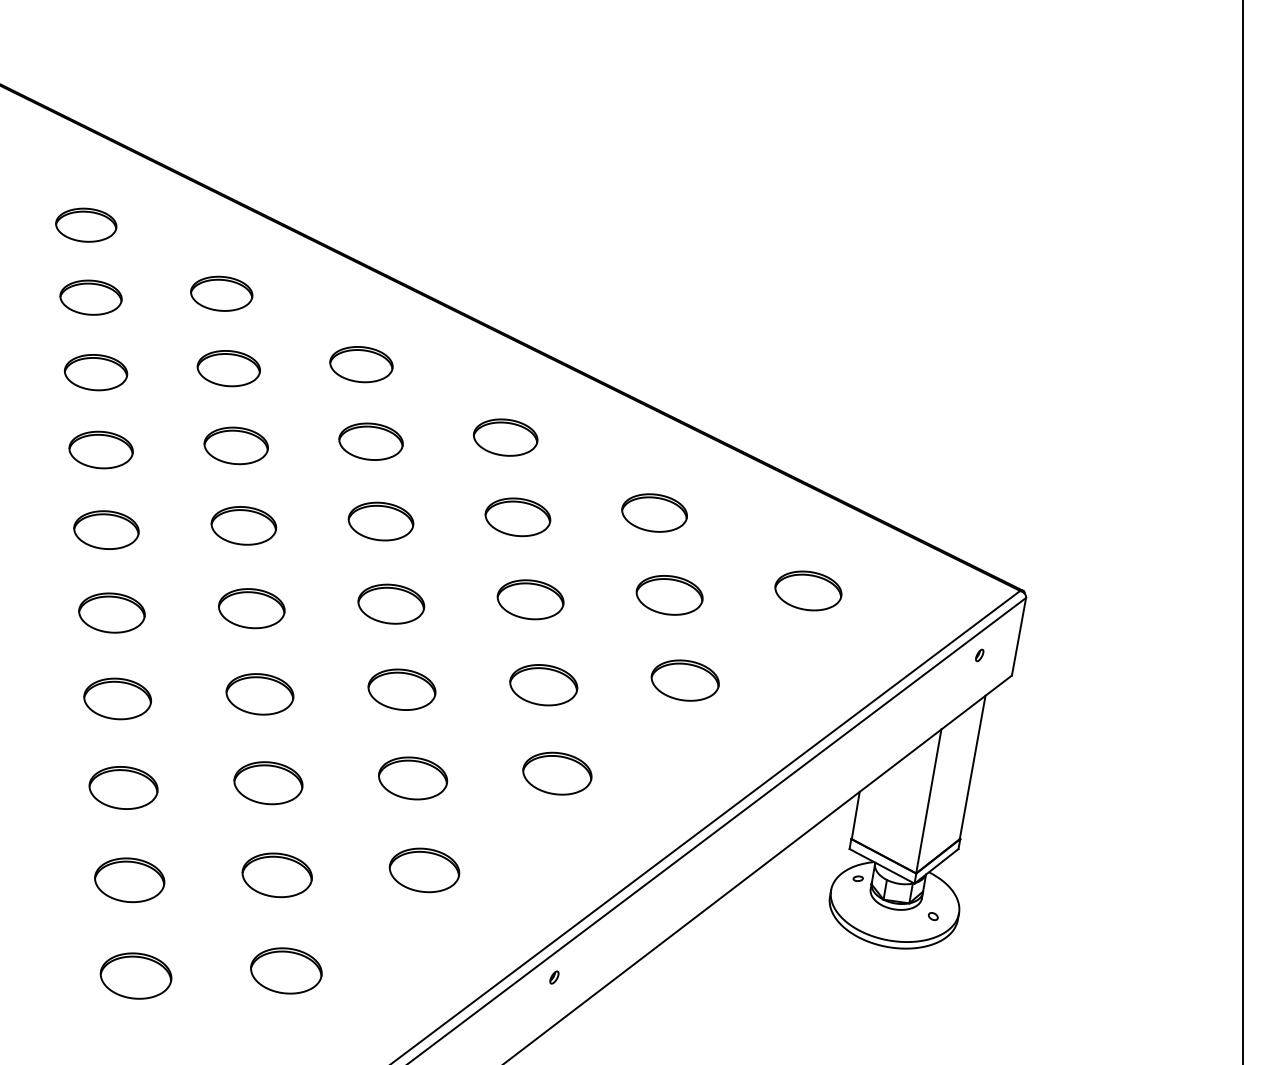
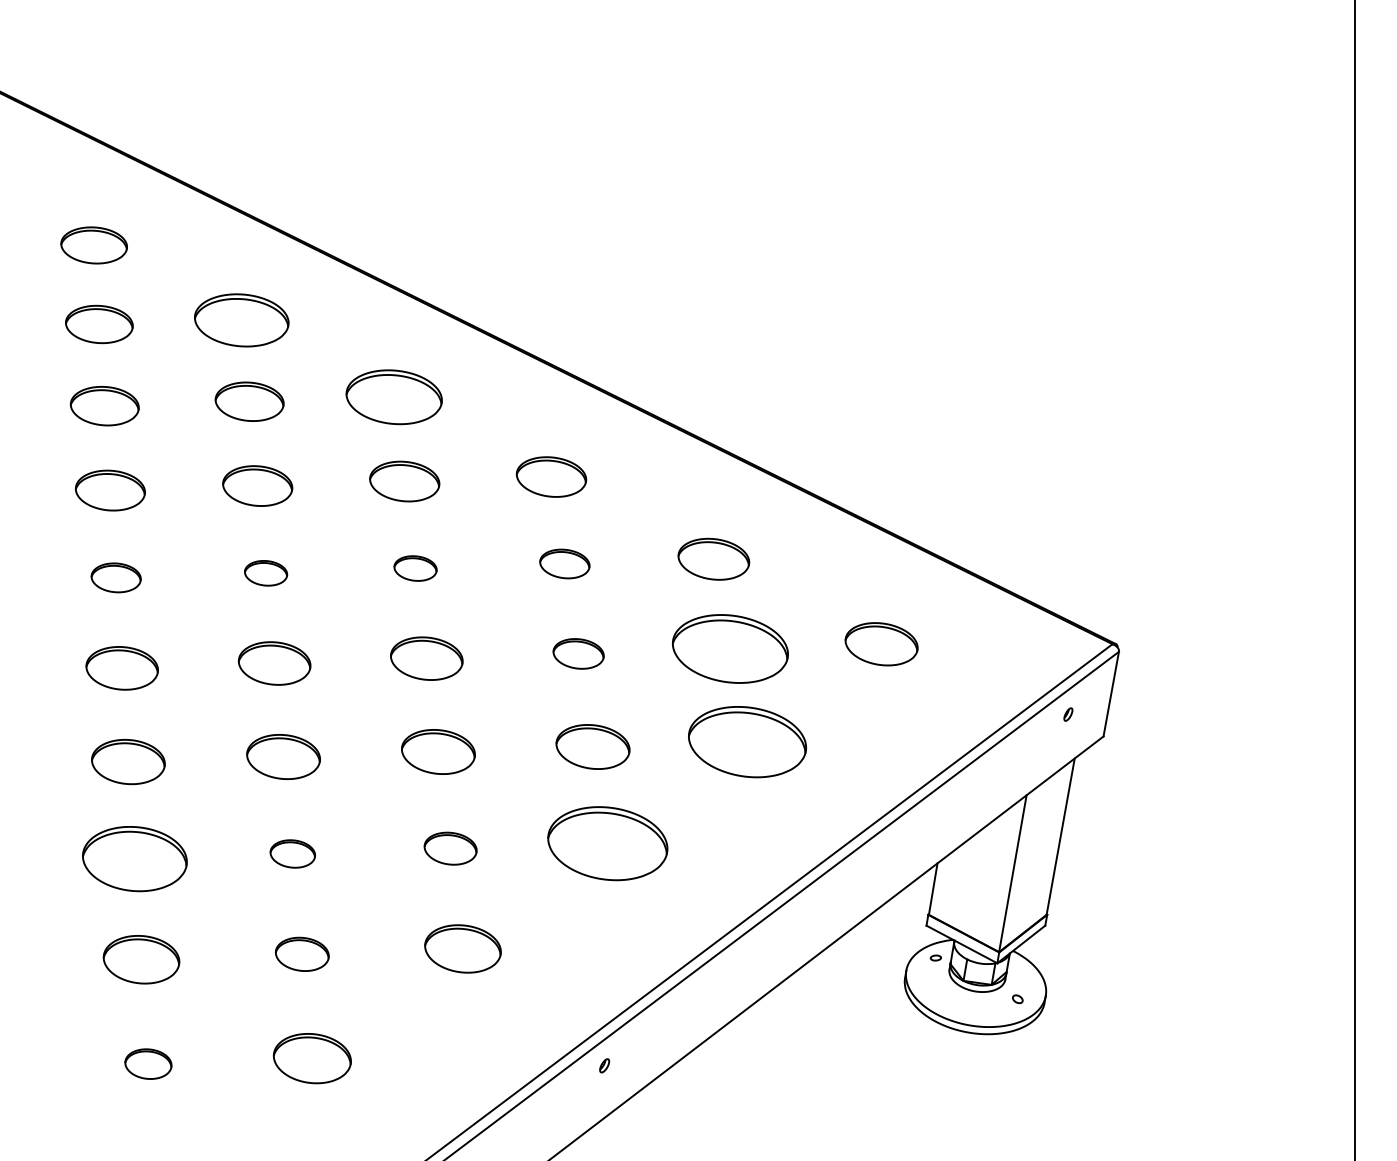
part: (221, 293) -> (241, 319), size x1.4
part: (361, 364) -> (394, 397), size x1.4
part: (517, 517) -> (564, 564), size x0.7
part: (380, 521) -> (414, 568), size x0.6
part: (243, 525) -> (265, 572), size x0.6
part: (106, 529) -> (116, 577), size x0.7
part: (669, 595) -> (730, 649), size x1.6
part: (530, 599) -> (578, 653), size x0.7
part: (684, 680) -> (746, 741), size x1.6
part: (557, 773) -> (607, 843), size x1.6
part: (413, 778) -> (450, 848), size x0.7
part: (268, 783) -> (292, 854), size x0.6
part: (123, 787) -> (134, 858), size x1.4
part: (276, 875) -> (301, 954), size x0.7
part: (135, 975) -> (147, 1063), size x0.6

